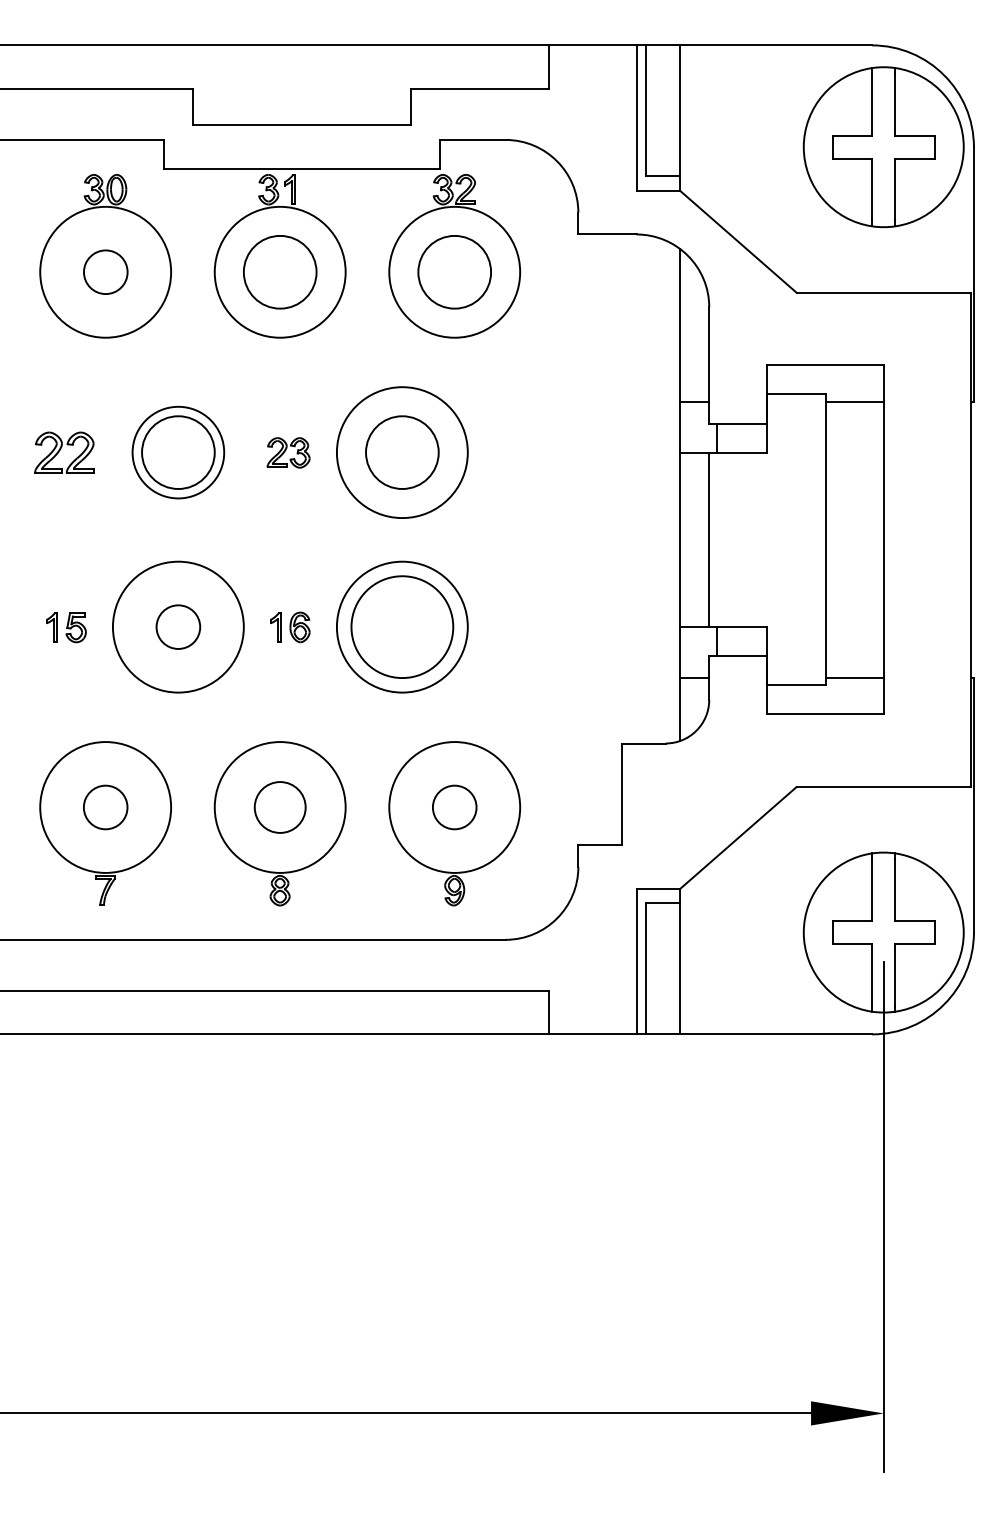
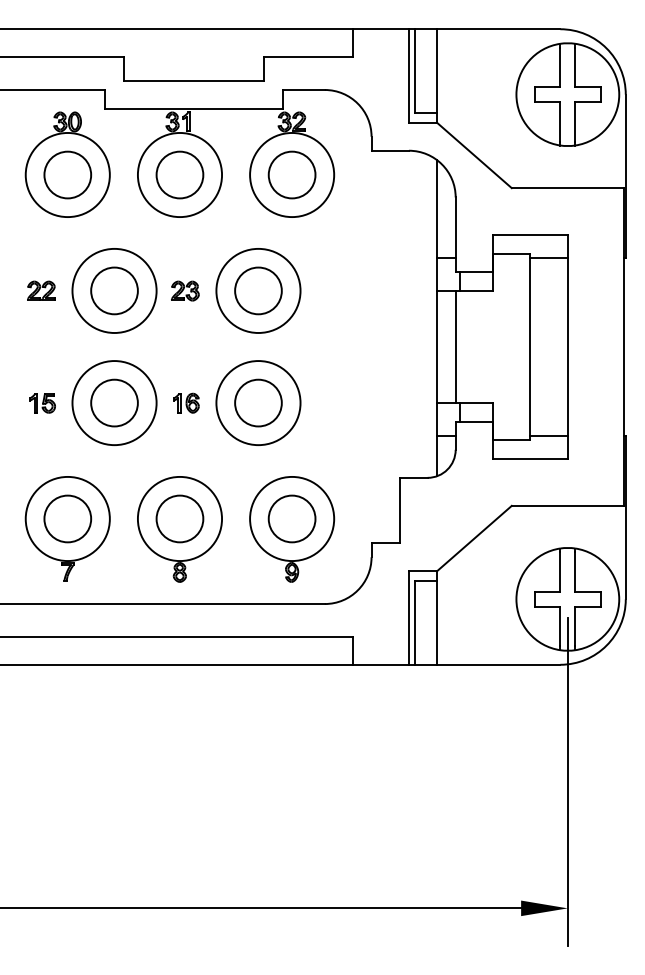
circle: (105, 271) -> (67, 174), size x1.67
part: (64, 451) -> (41, 290), size x0.71
circle: (178, 451) -> (114, 290), size x1.43
circle: (178, 626) -> (114, 402), size x1.67
circle: (402, 626) -> (258, 402), size x0.71
circle: (105, 806) -> (67, 518), size x1.67
circle: (279, 806) -> (179, 518), size x1.43
circle: (453, 806) -> (291, 518), size x1.67

